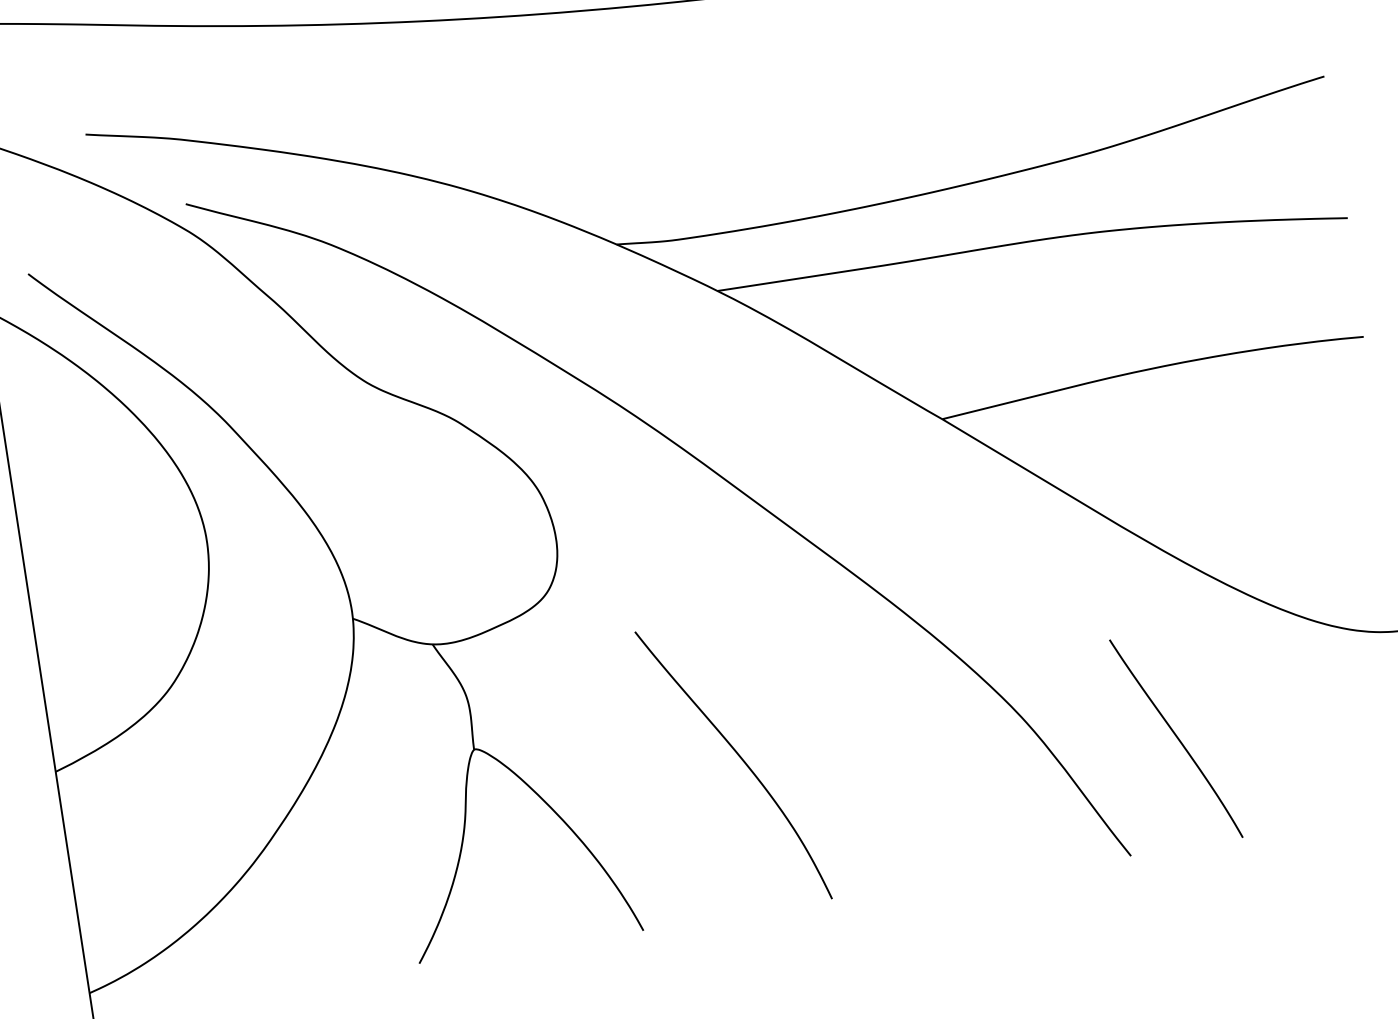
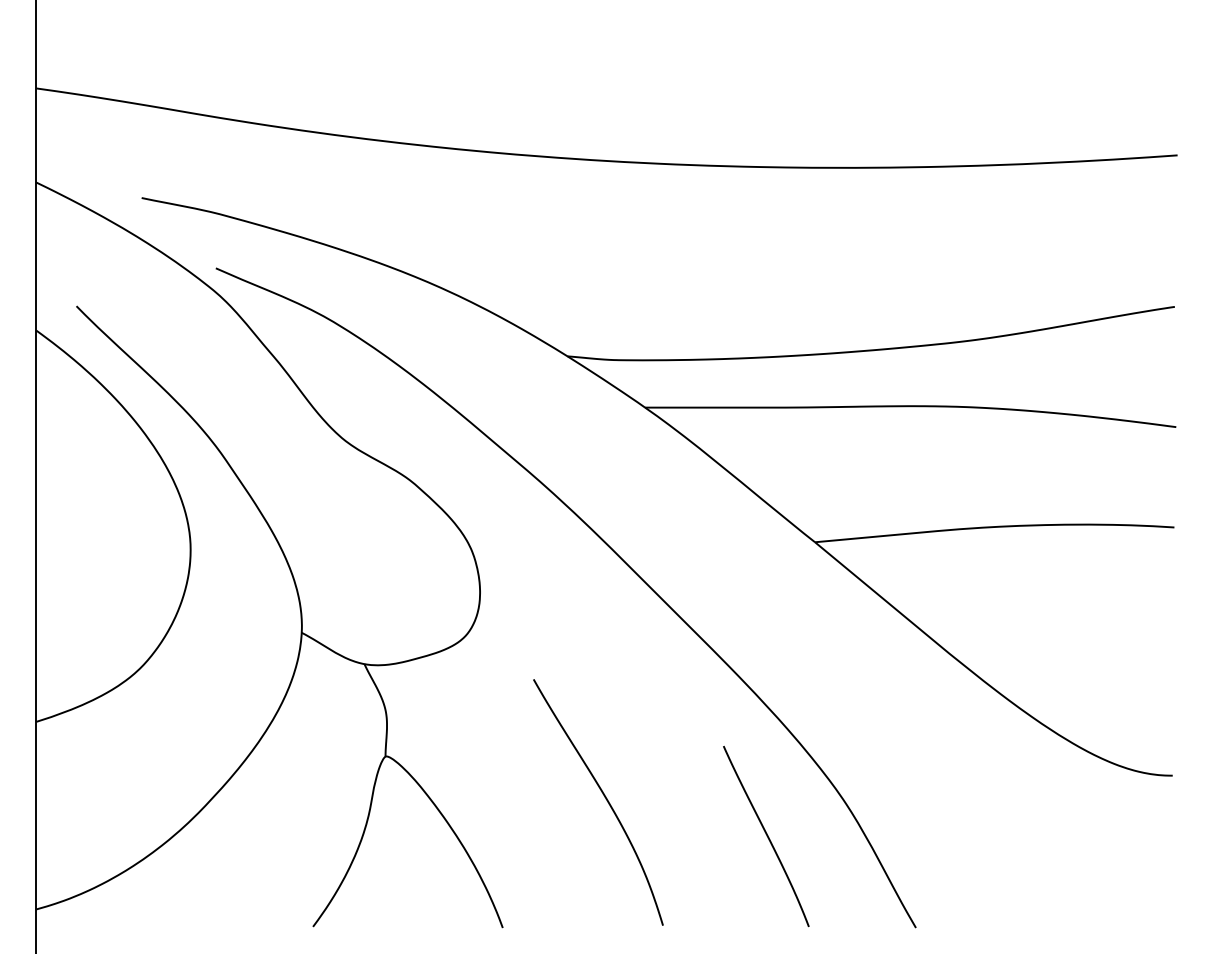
curve: (1176, 738) -> (766, 836), moved

